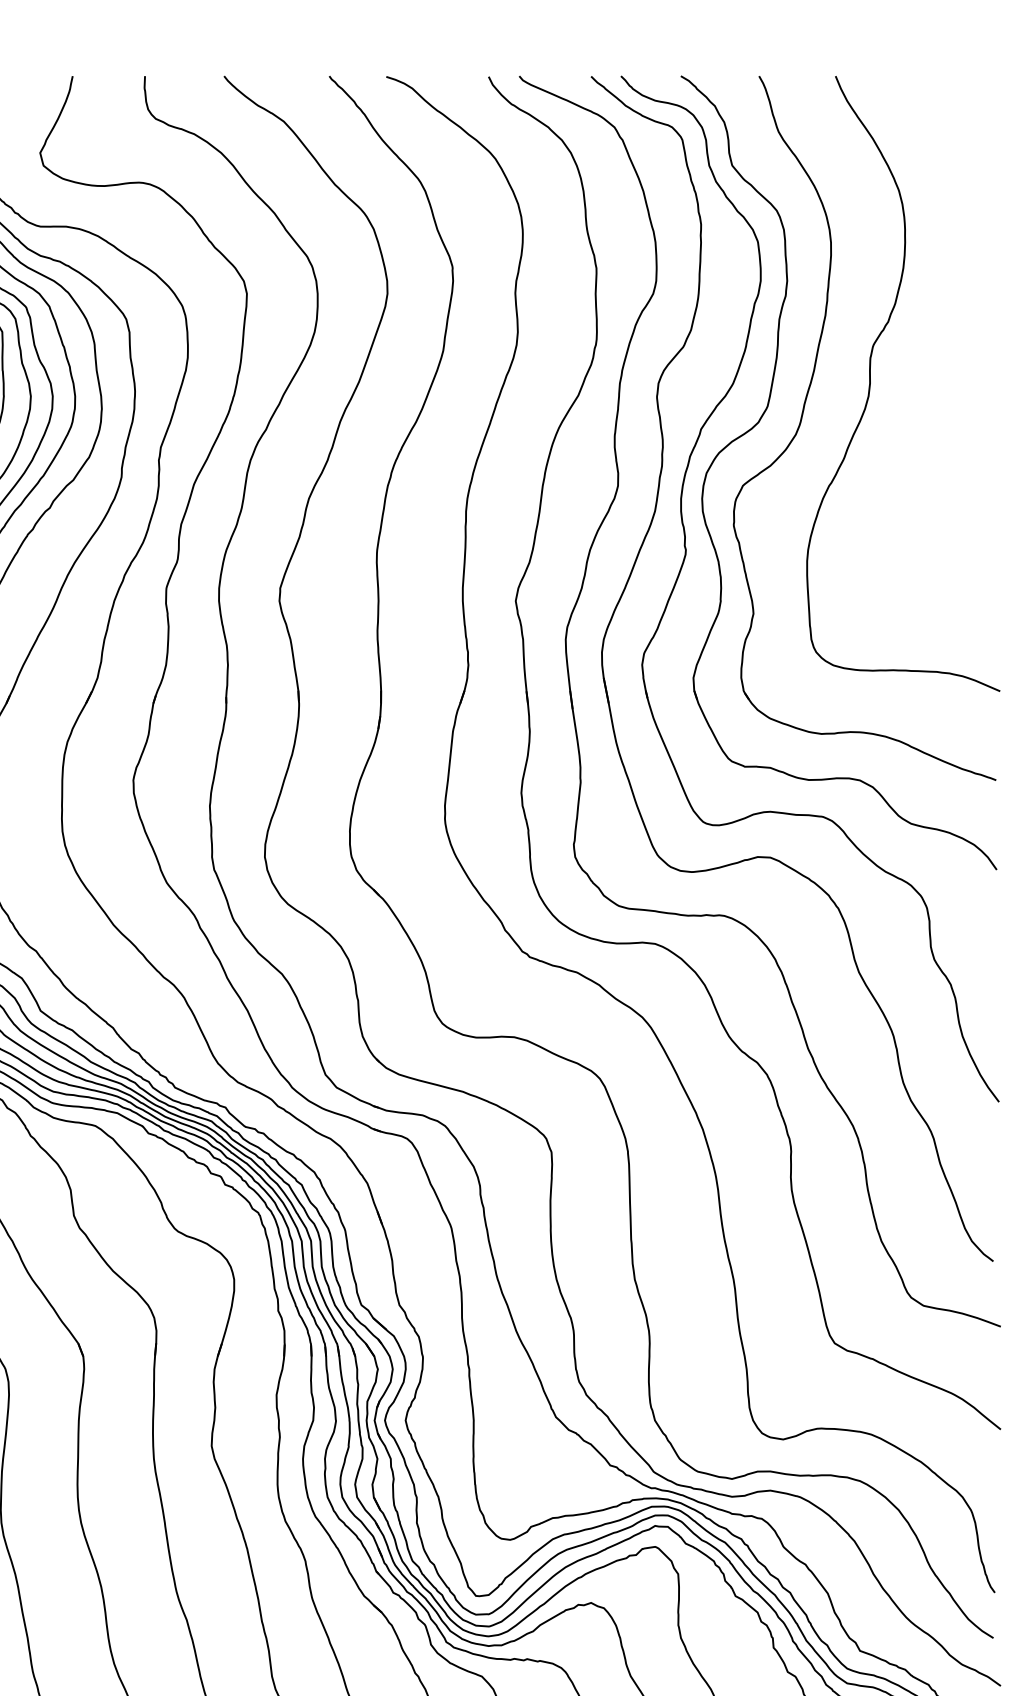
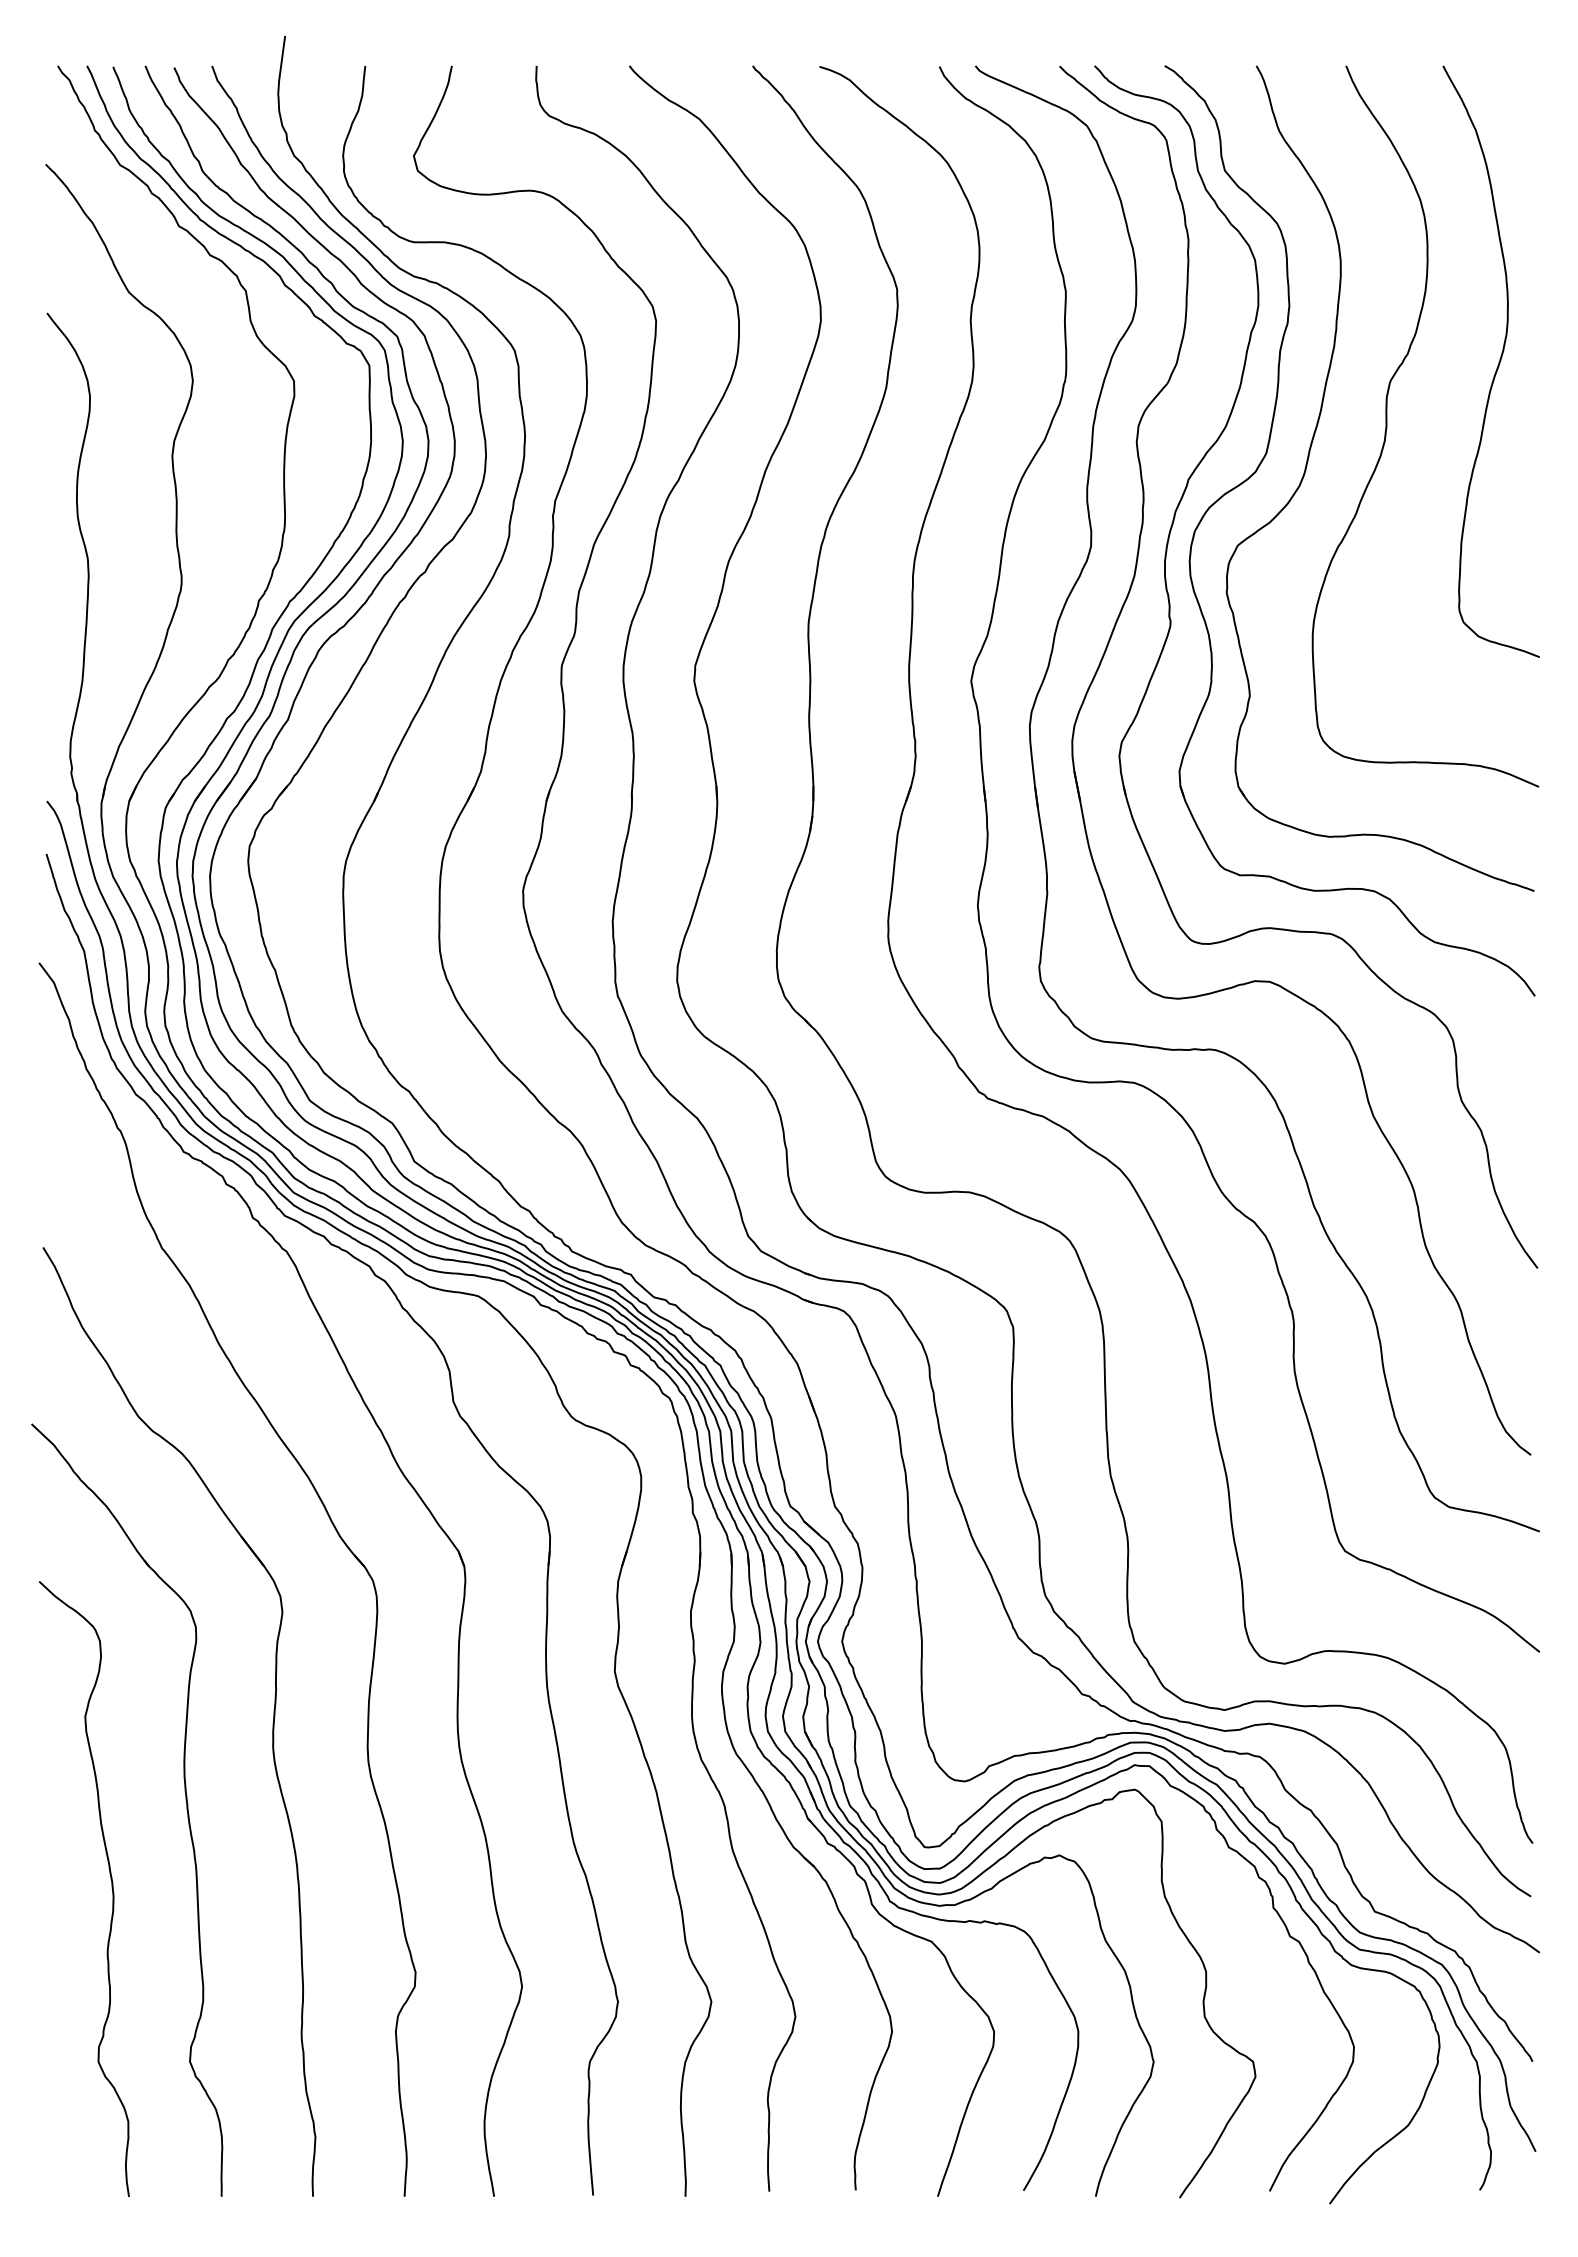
curve: (965, 329) -> (1498, 362), added

